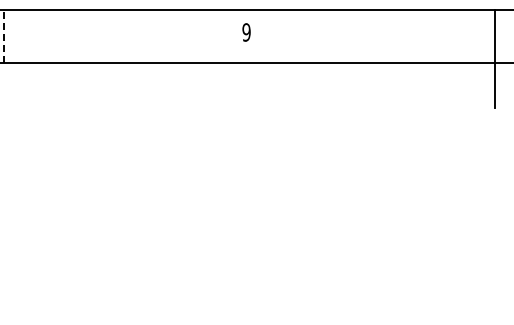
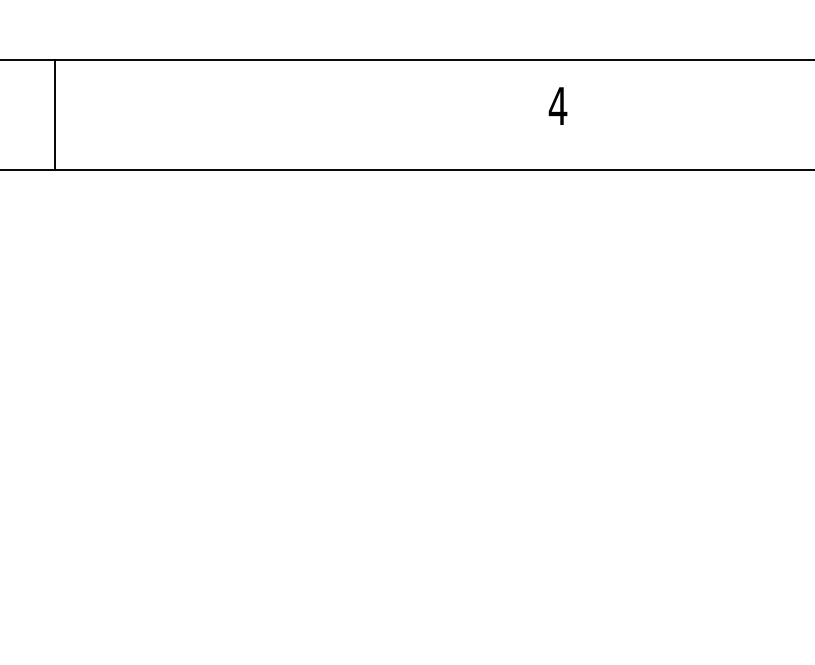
text: (246, 32) -> (557, 106), 9 -> 4
line: (4, 36) -> (55, 114), dashed -> solid

